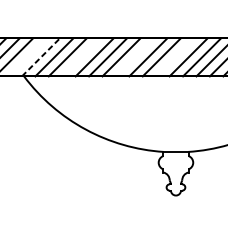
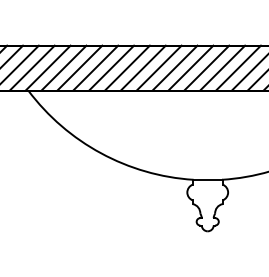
line: (26, 56) -> (31, 67), added
line: (80, 56) -> (95, 67), added
line: (134, 56) -> (158, 67), added
line: (174, 56) -> (206, 67), added
line: (41, 57) -> (48, 68), dashed -> solid

